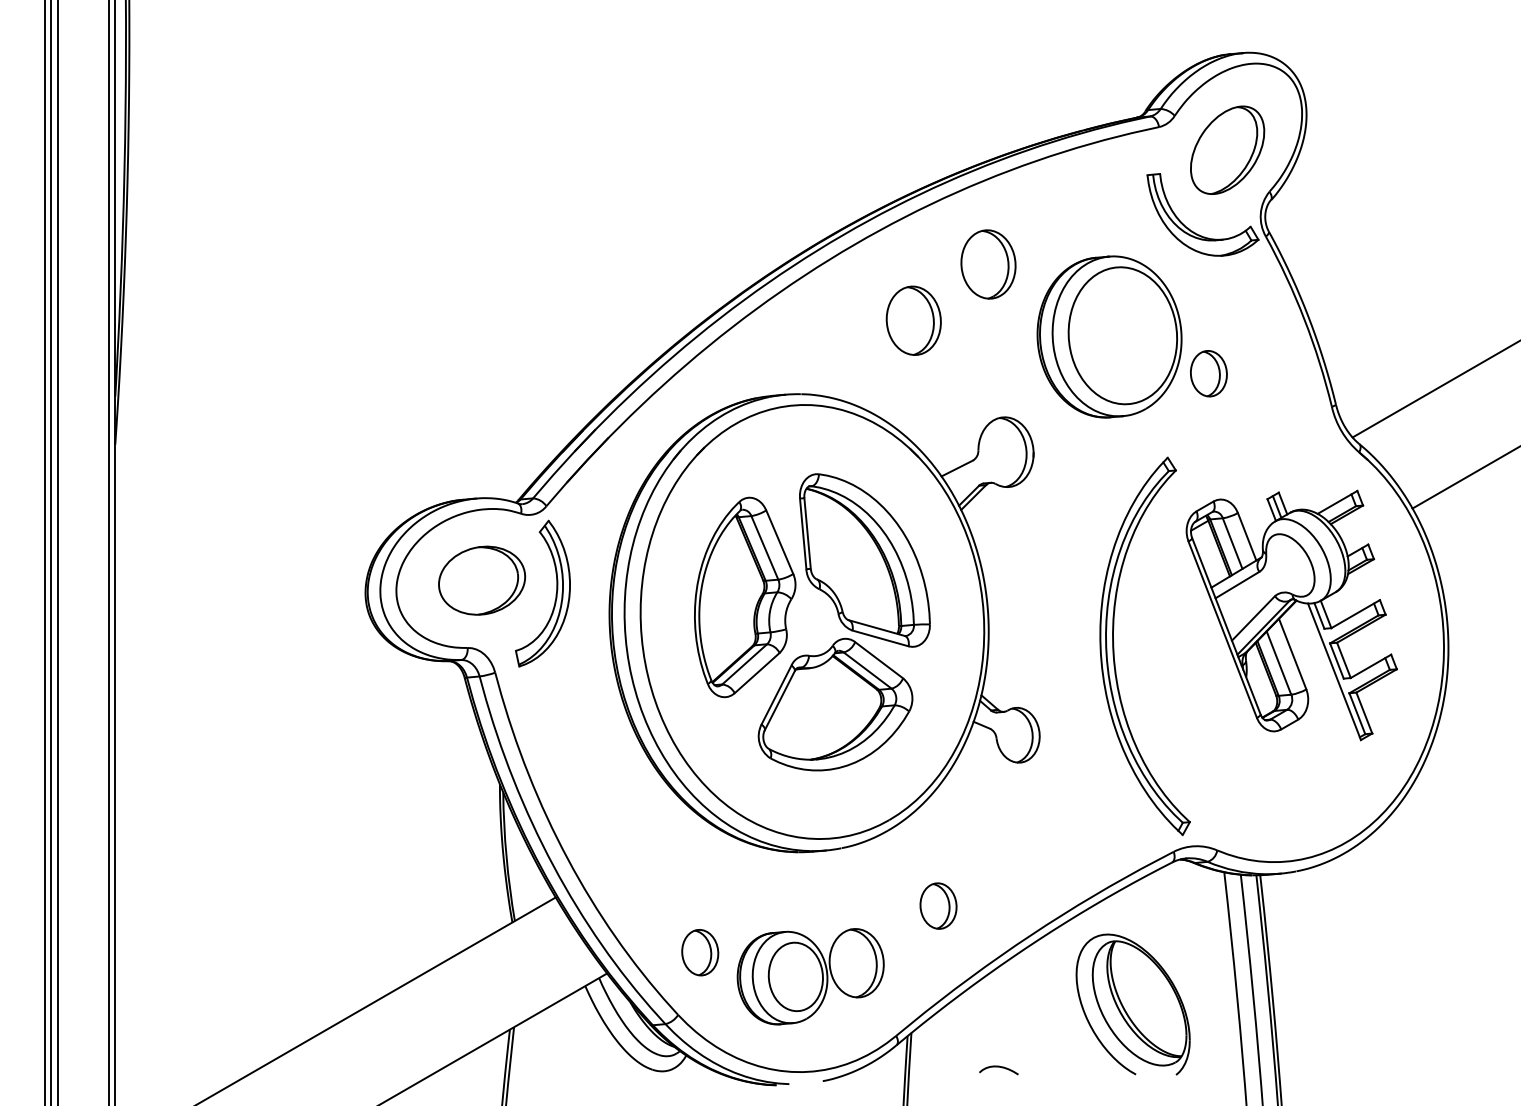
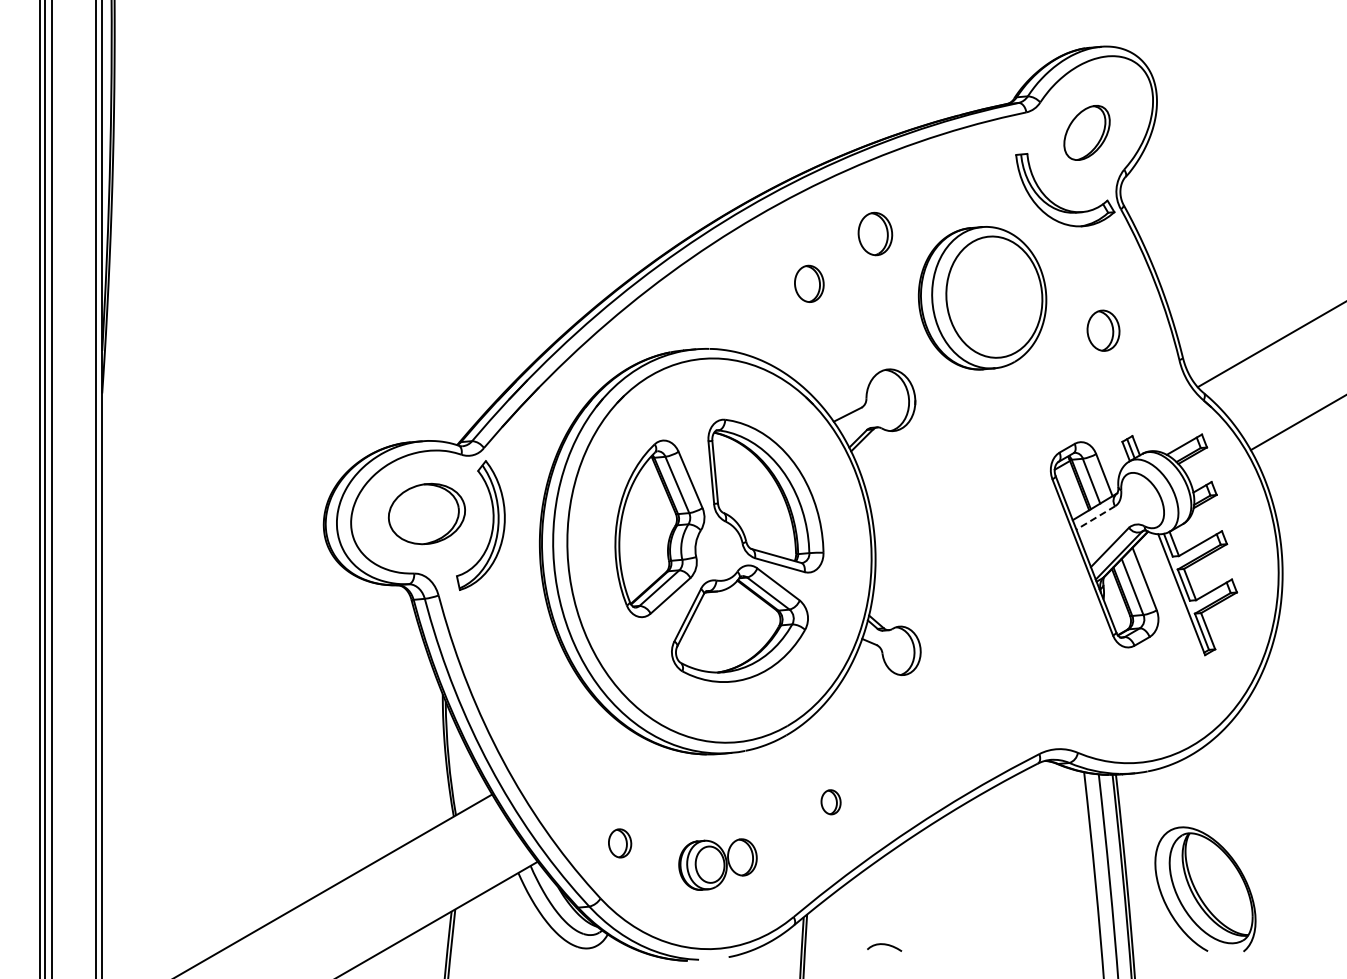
part: (1226, 149) -> (1086, 132), size x0.7
part: (988, 263) -> (875, 233), size x0.7
part: (914, 320) -> (809, 283), size x0.6
part: (1208, 373) -> (1103, 330), moved
line: (1237, 584) -> (1095, 517), solid -> dashed
part: (1115, 653) -> (987, 578), removed
part: (937, 906) -> (830, 802), size x0.6
part: (699, 952) -> (619, 843), size x0.7
part: (810, 976) -> (717, 864), size x0.6
part: (1133, 1004) -> (1205, 889), moved

